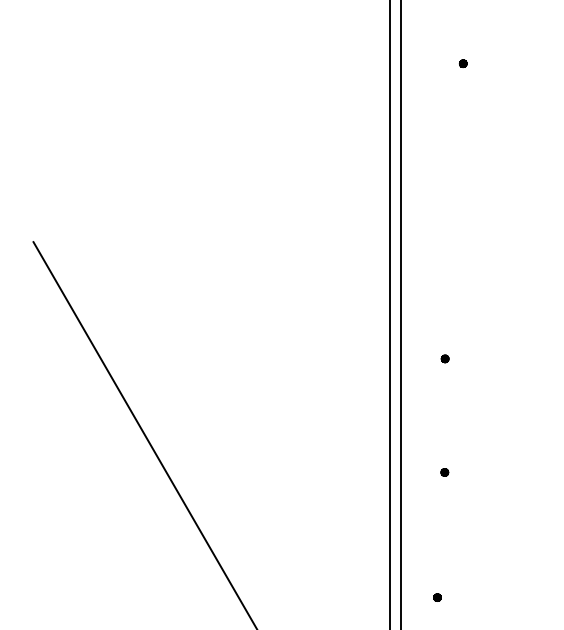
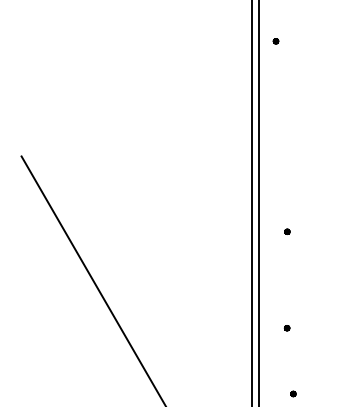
part: (462, 64) -> (275, 41), moved
part: (443, 472) -> (286, 328), moved
part: (437, 596) -> (293, 393), moved

